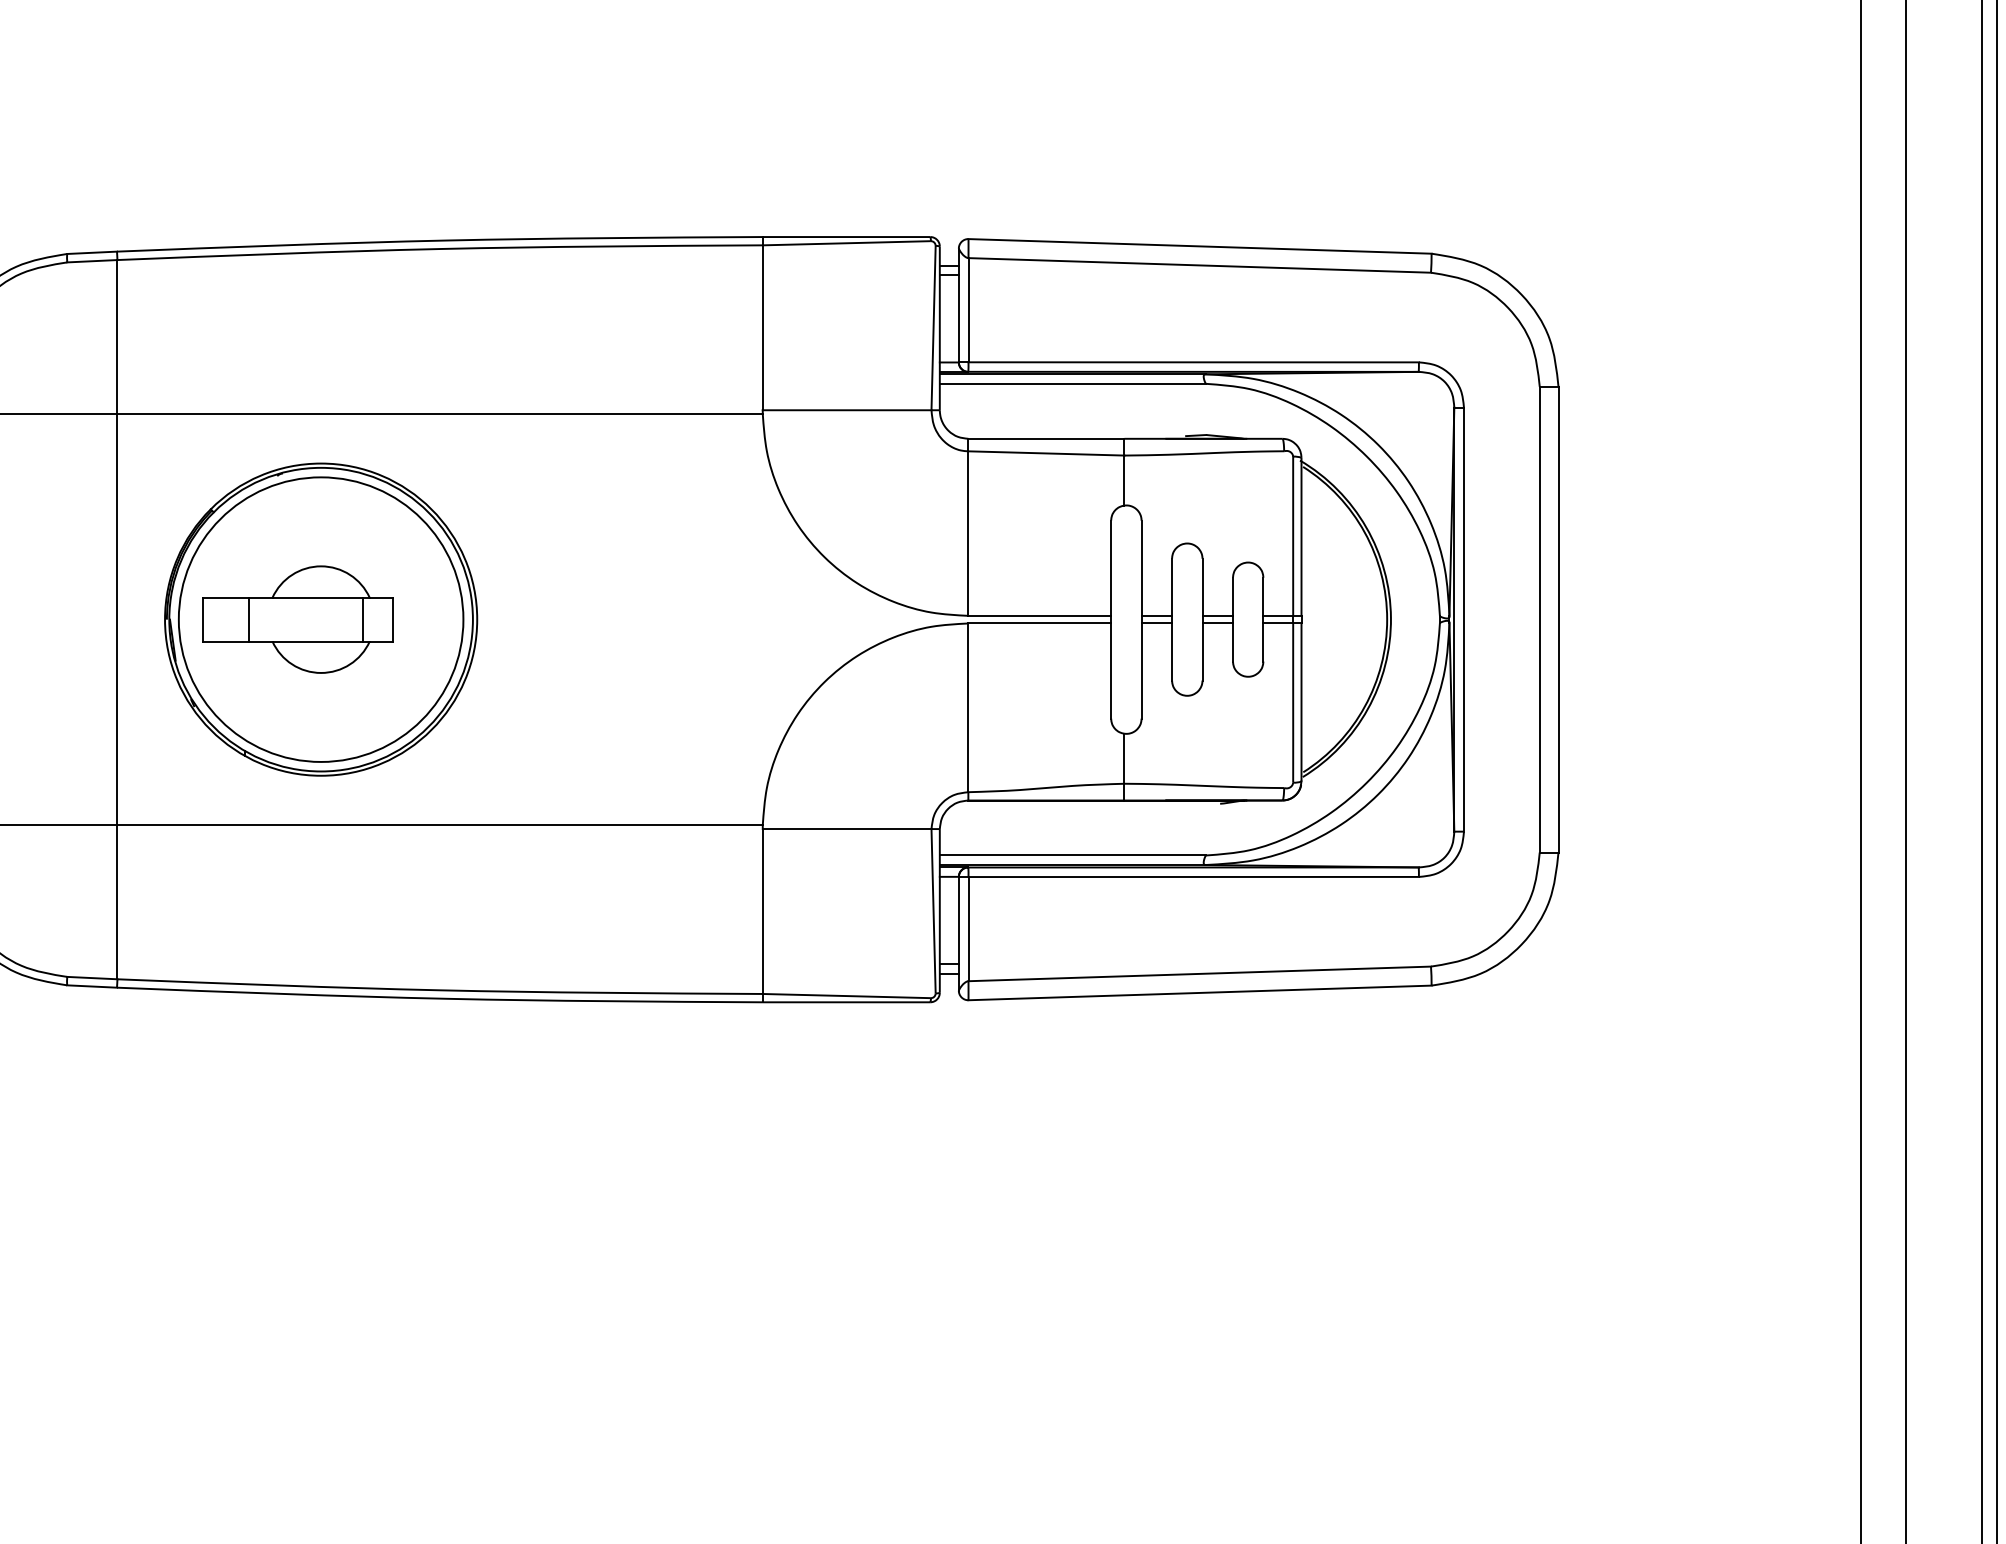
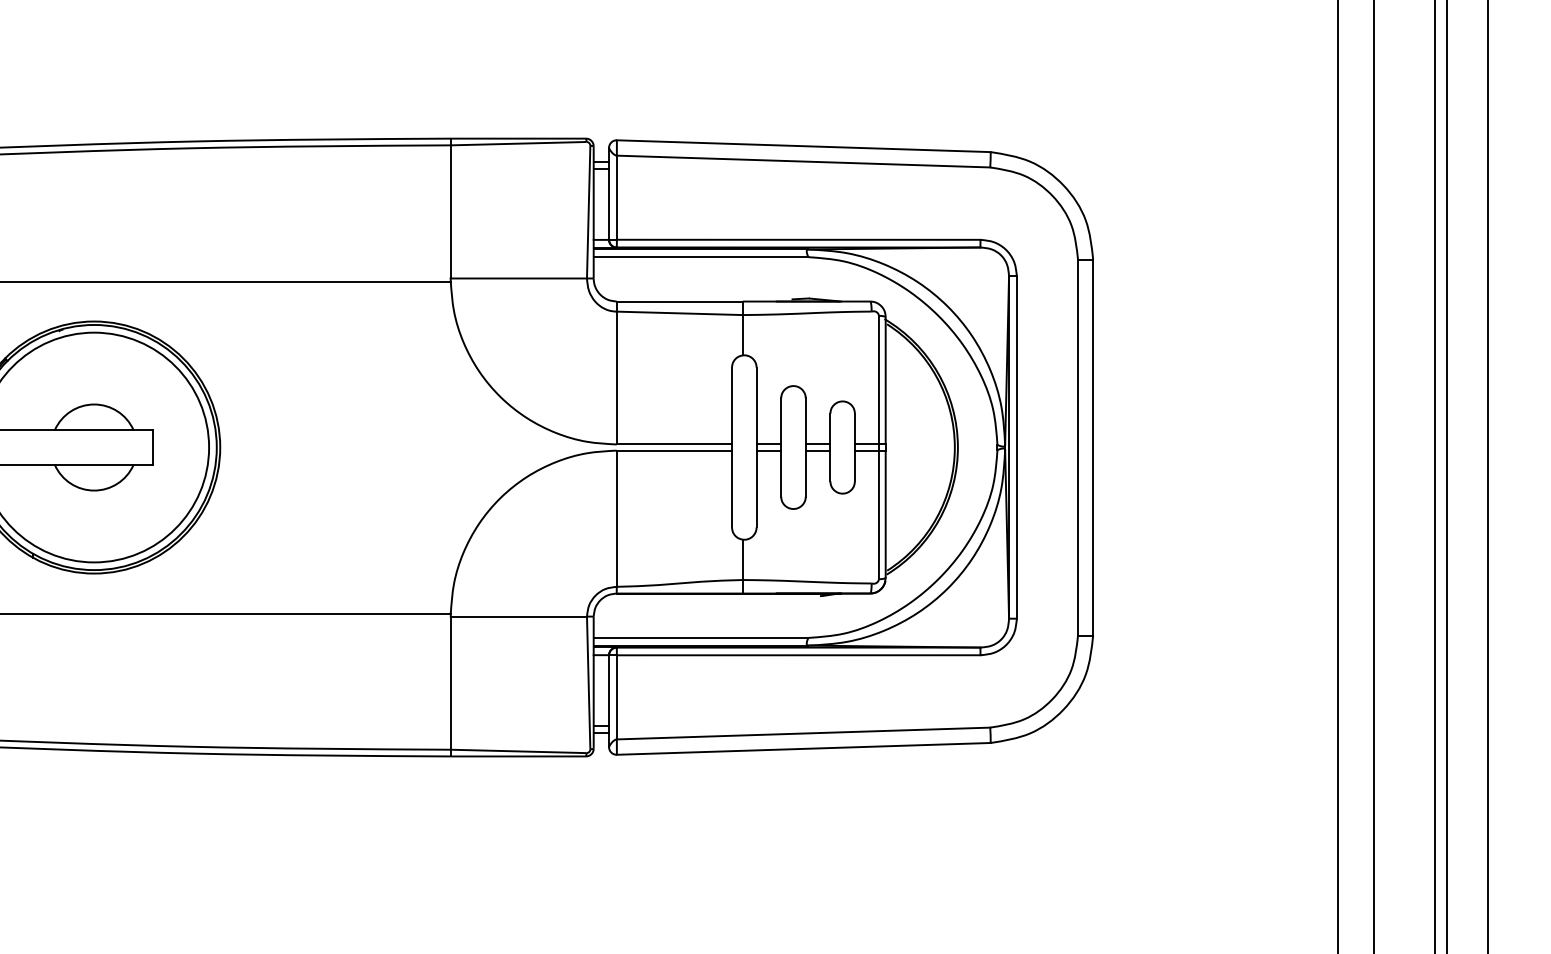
line: (248, 619) -> (35, 447), removed
line: (363, 619) -> (128, 447), removed

